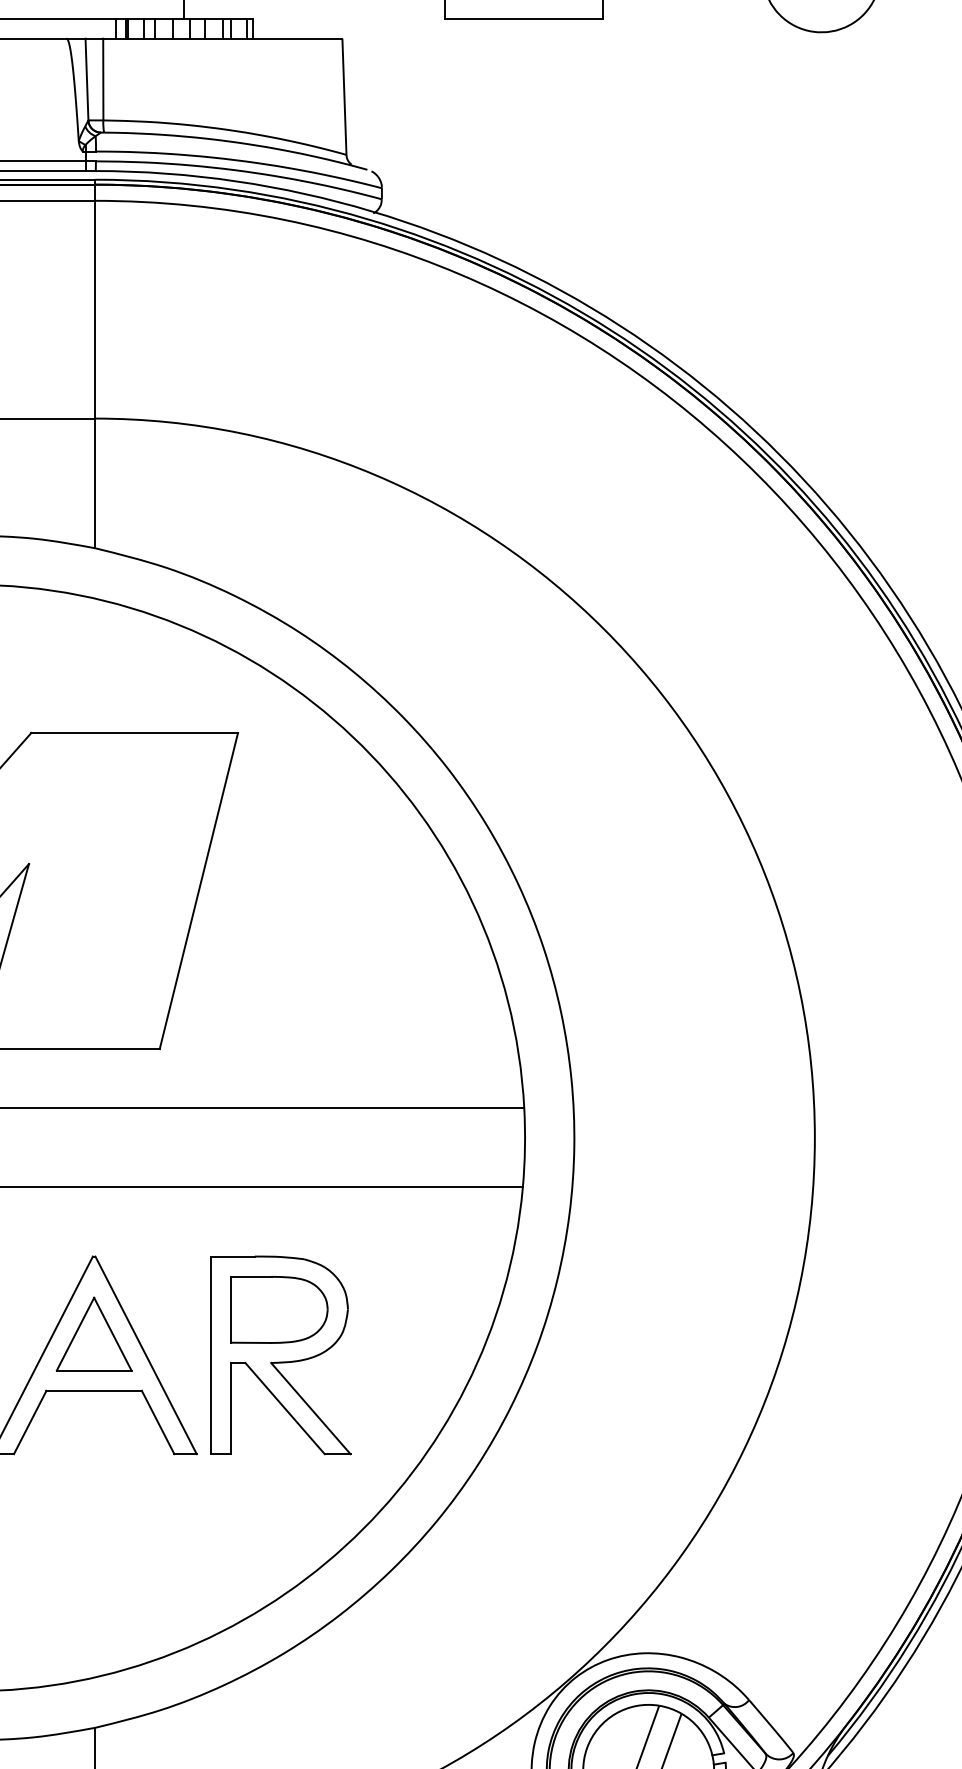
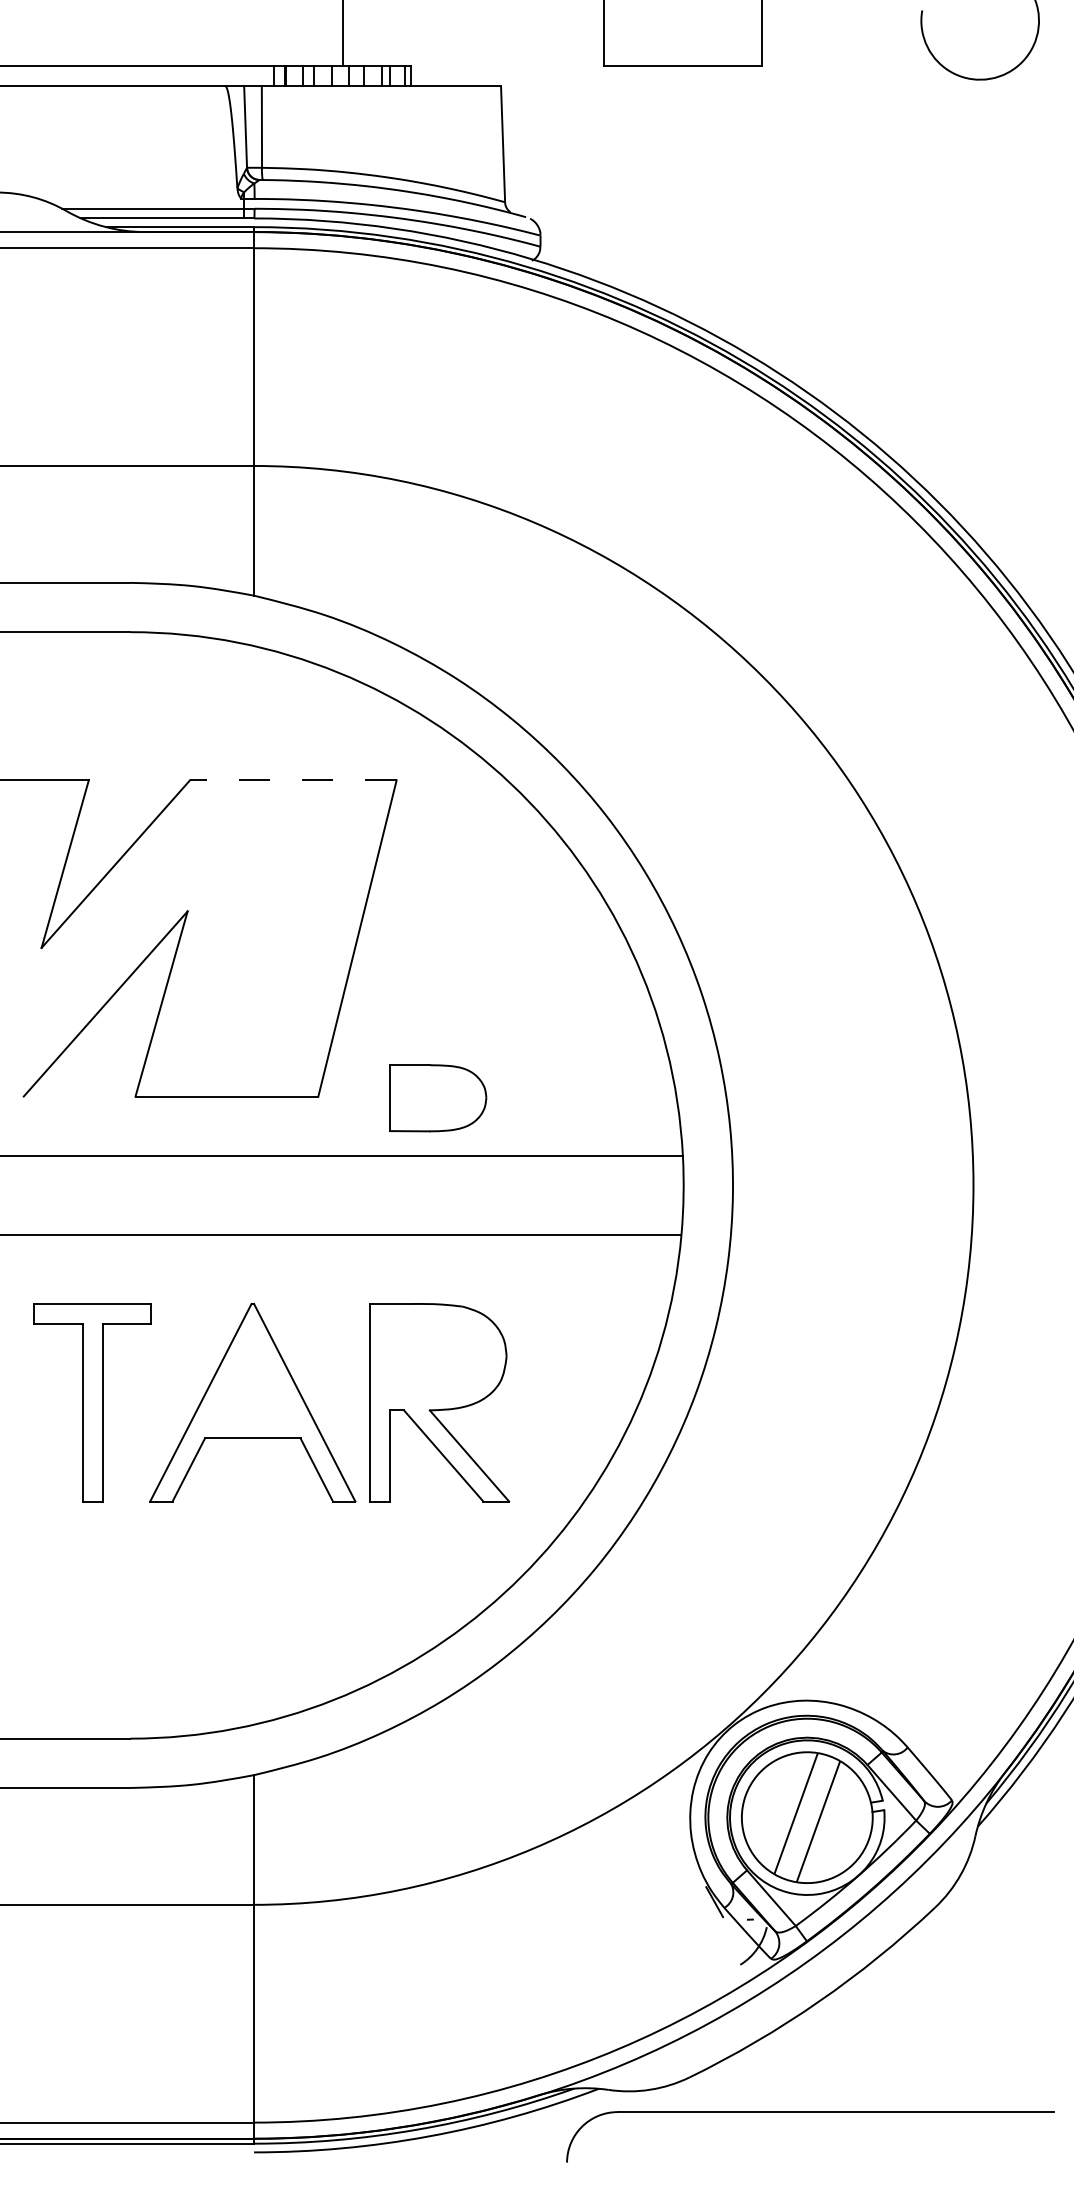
line: (133, 733) -> (292, 780), solid -> dashed
part: (279, 1310) -> (438, 1098), moved
part: (93, 1334) -> (252, 1381), removed

